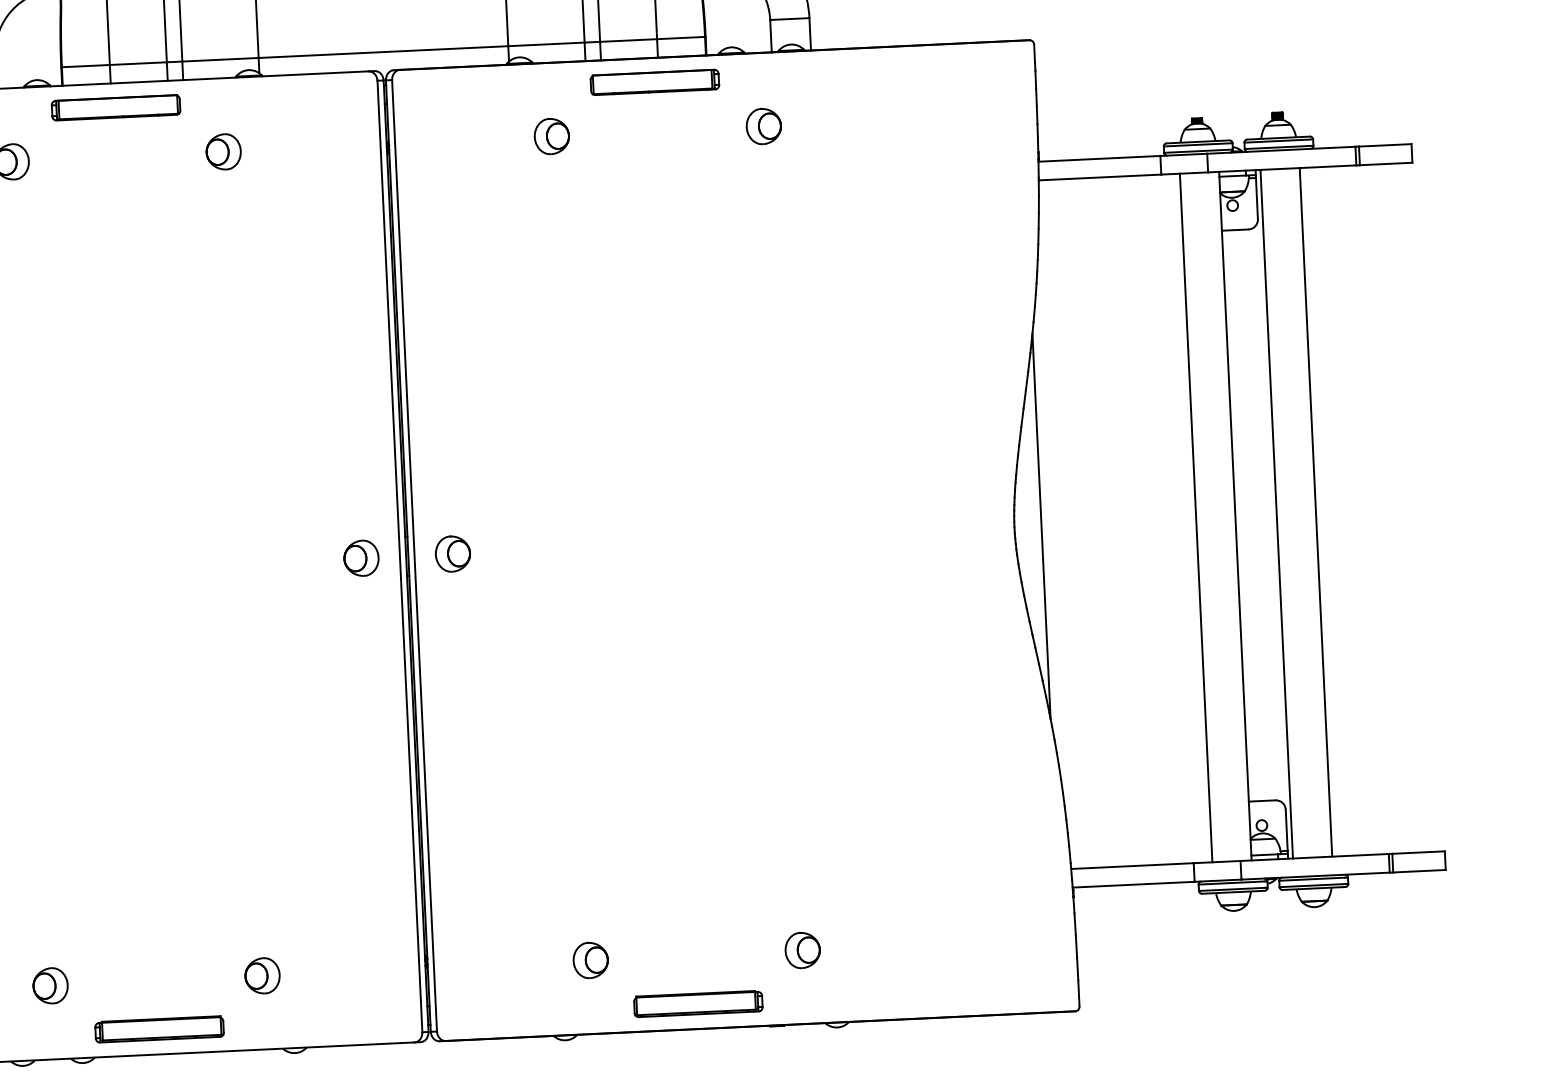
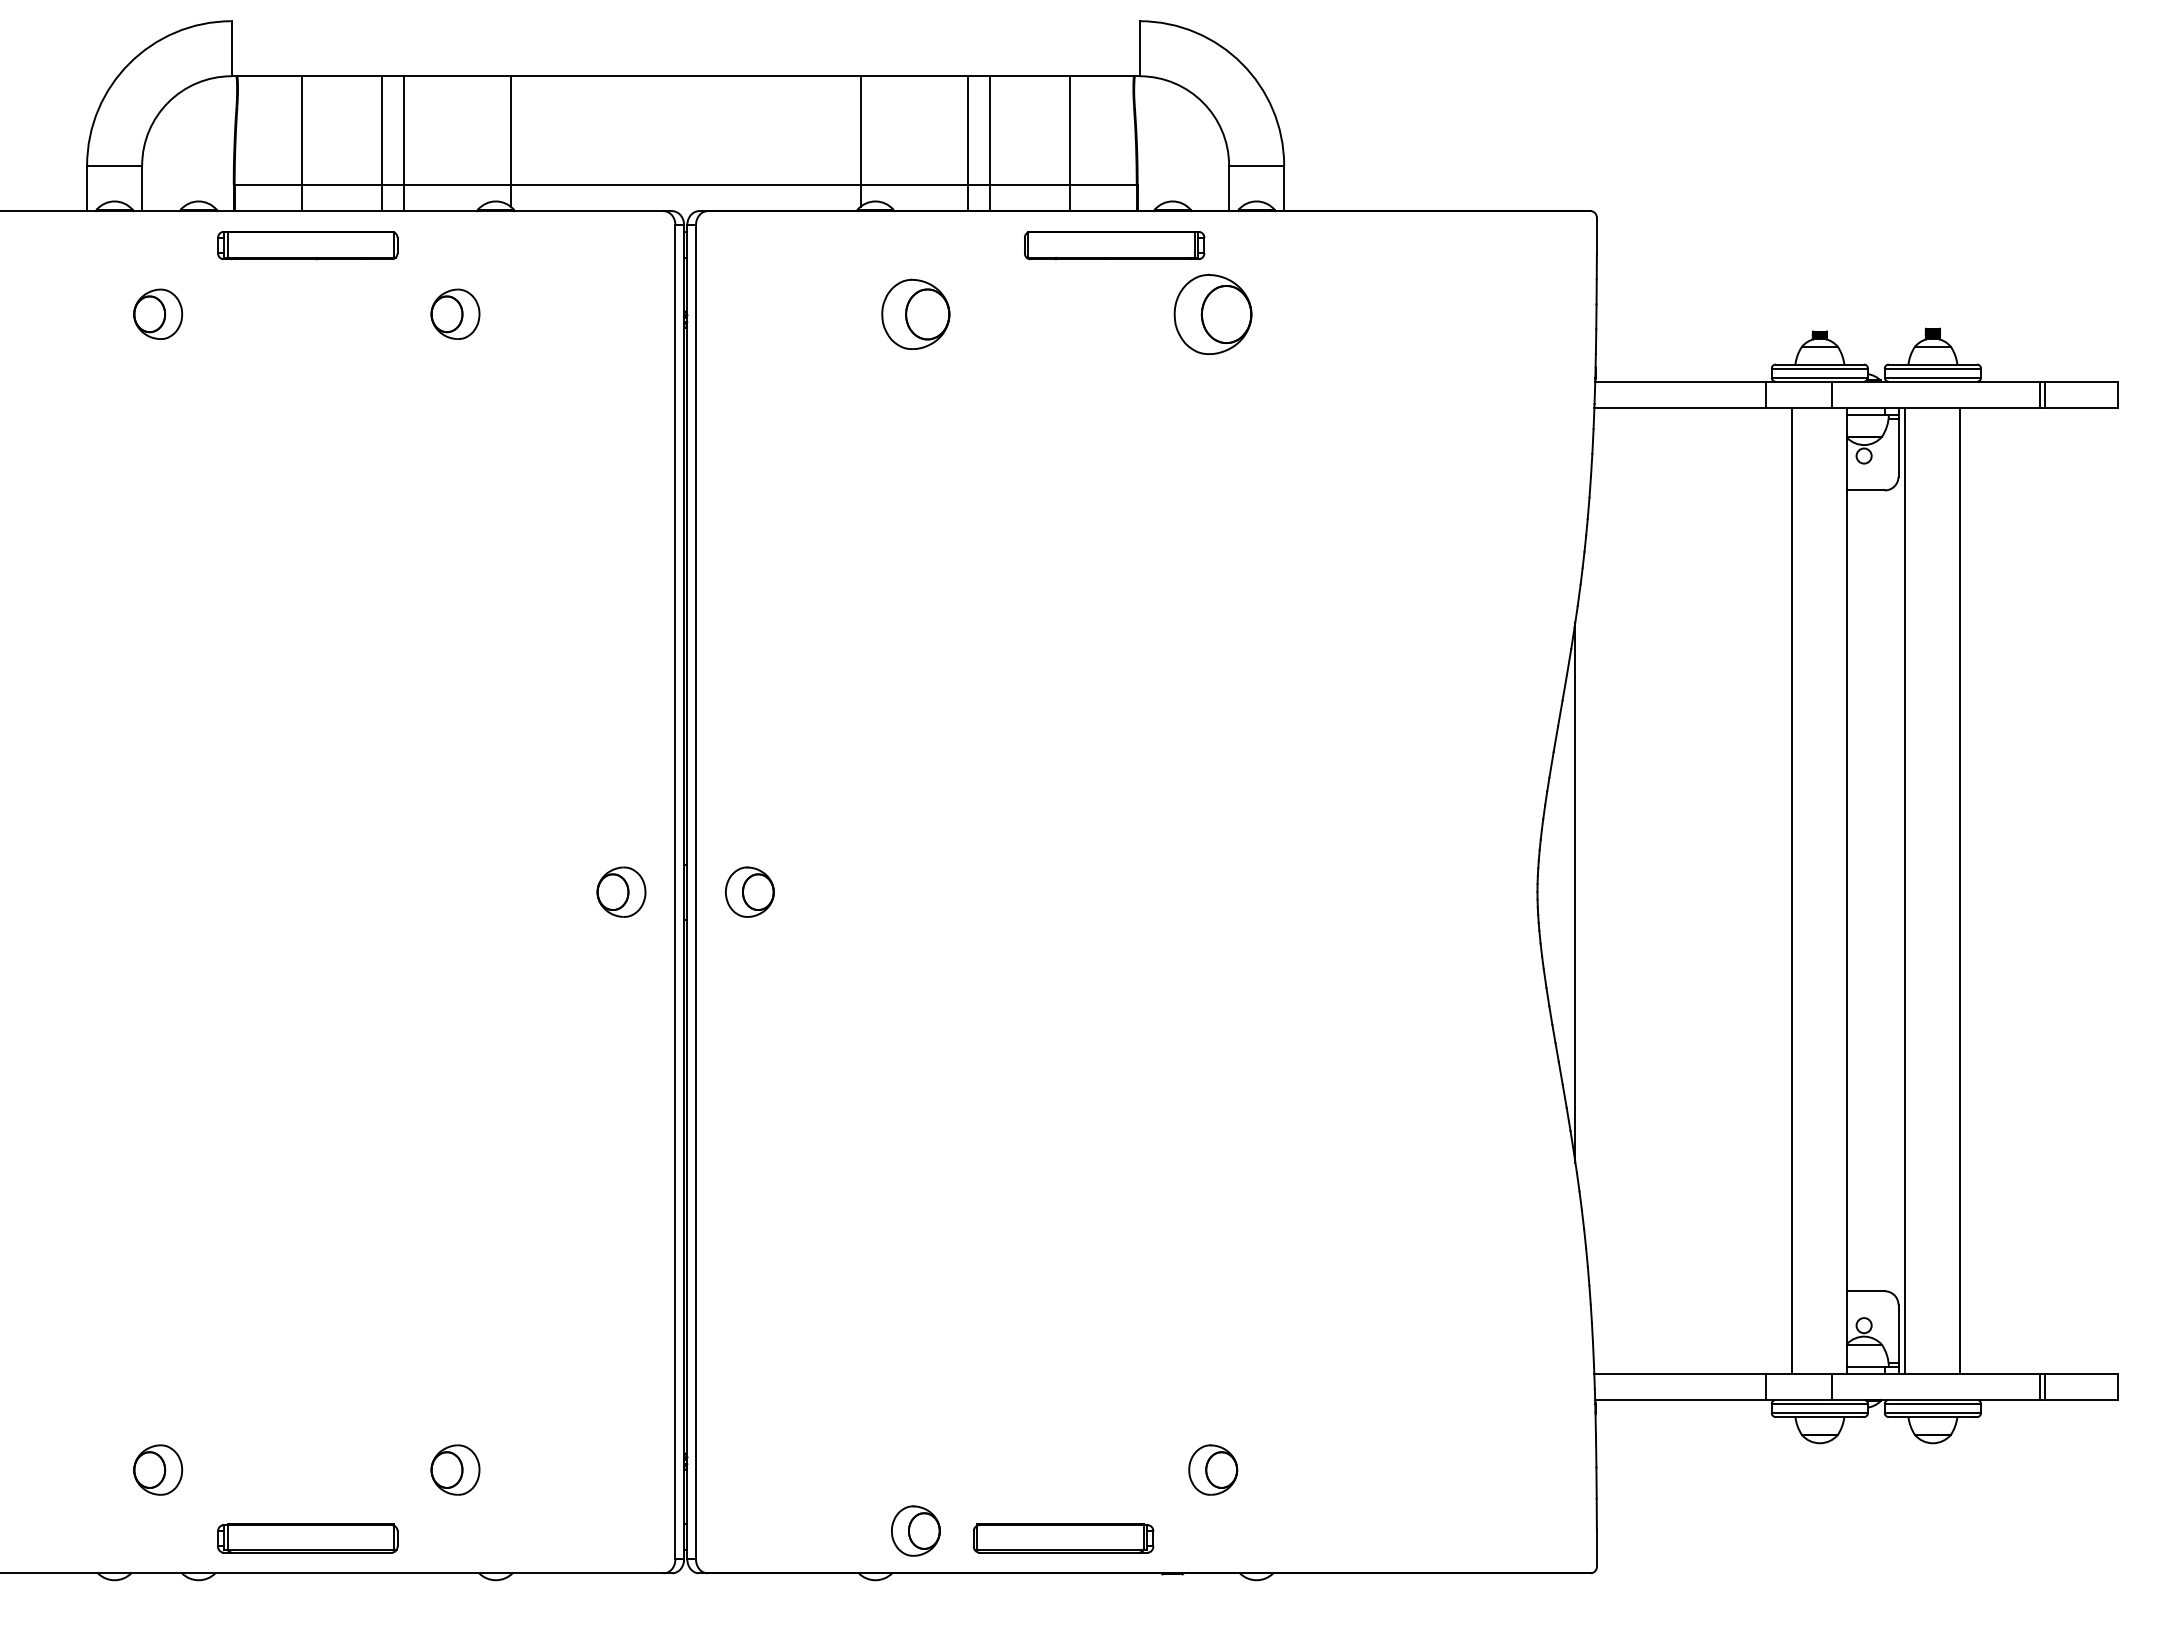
part: (654, 82) -> (1114, 245), moved
part: (764, 125) -> (1213, 313), size x1.6
part: (551, 135) -> (915, 313), size x1.4
part: (590, 960) -> (915, 1530), moved

